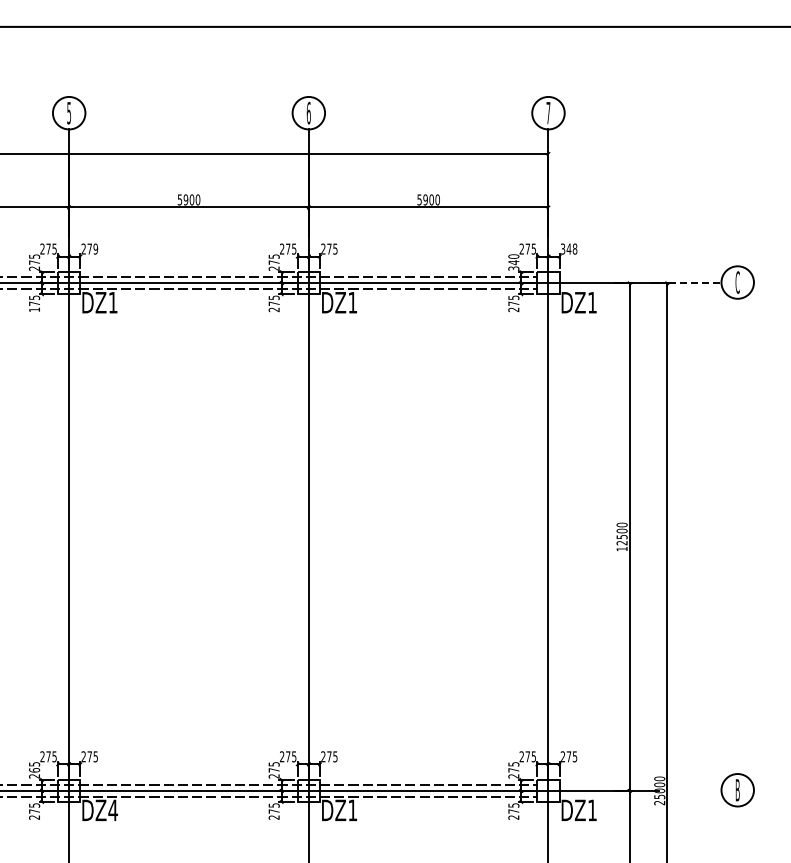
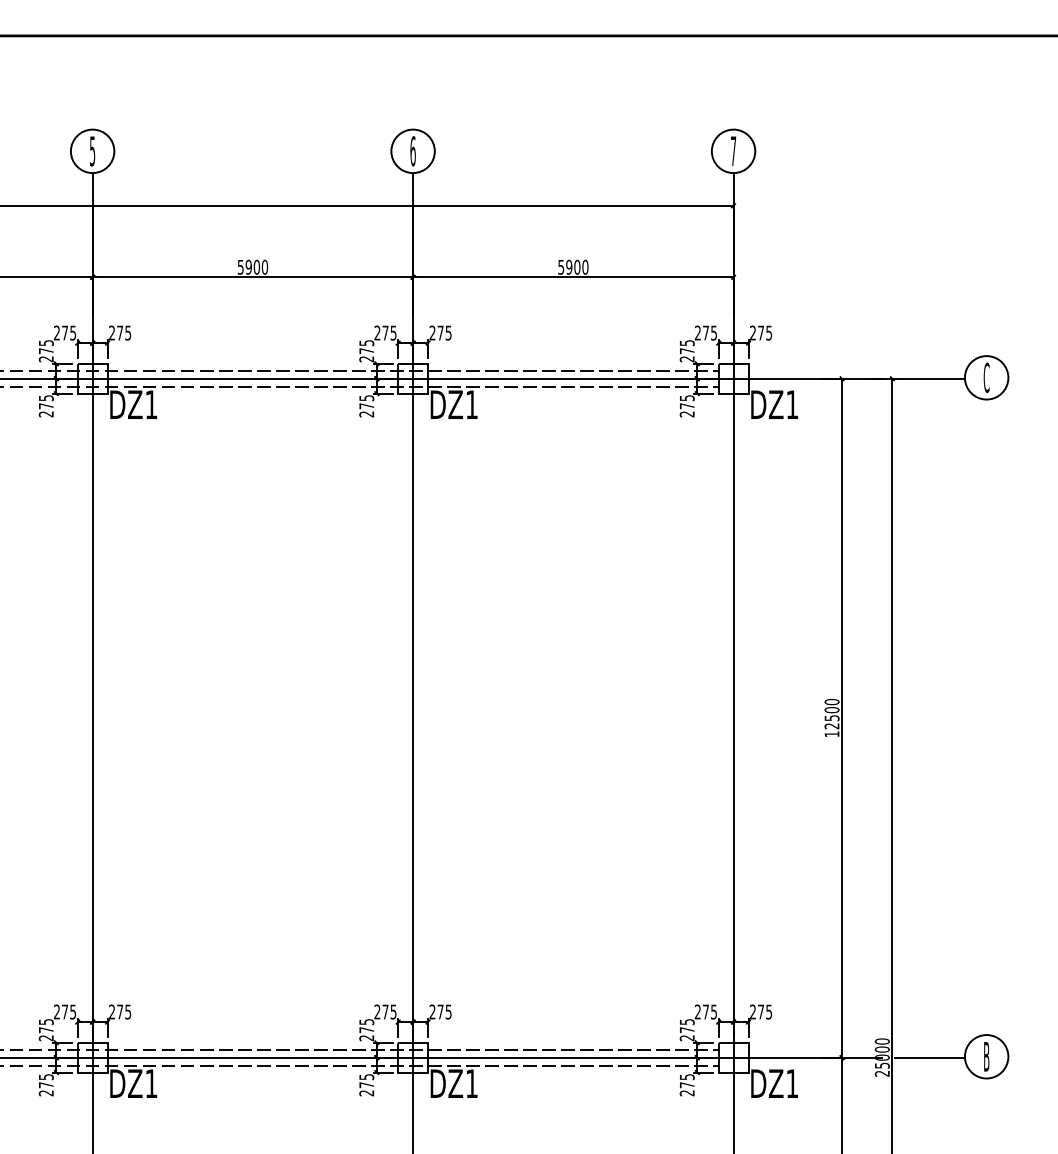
text: (95, 248) -> (127, 332), 279 -> 275
text: (568, 248) -> (760, 332), 348 -> 275
text: (513, 262) -> (686, 350), 340 -> 275
line: (695, 283) -> (930, 379), dashed -> solid
text: (34, 309) -> (46, 413), 175 -> 275
text: (34, 770) -> (46, 1030), 265 -> 275
line: (695, 790) -> (930, 1057), added
text: (113, 810) -> (151, 1083), DZ4 -> DZ1

